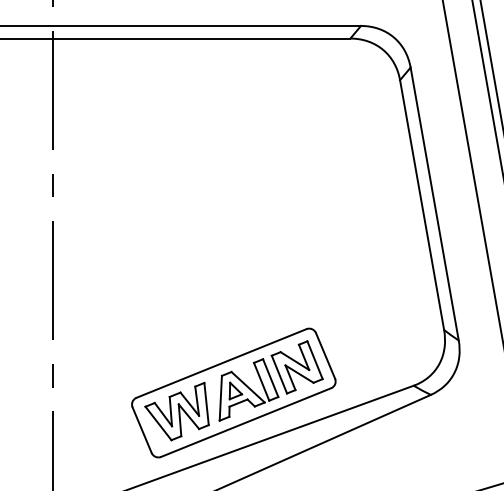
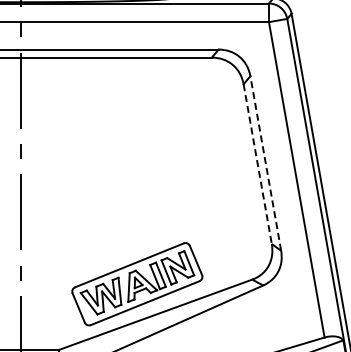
line: (434, 204) -> (265, 163), solid -> dashed
line: (421, 205) -> (257, 164), solid -> dashed

